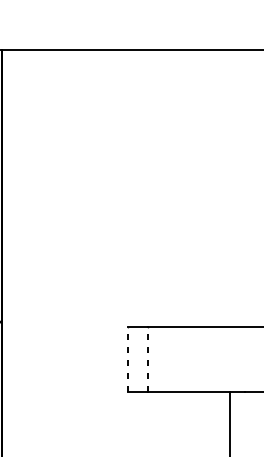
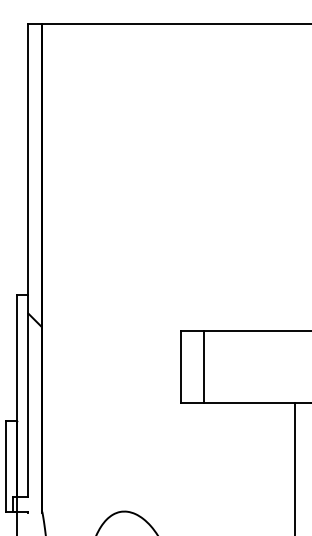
line: (128, 359) -> (181, 366), dashed -> solid
line: (147, 359) -> (203, 366), dashed -> solid

